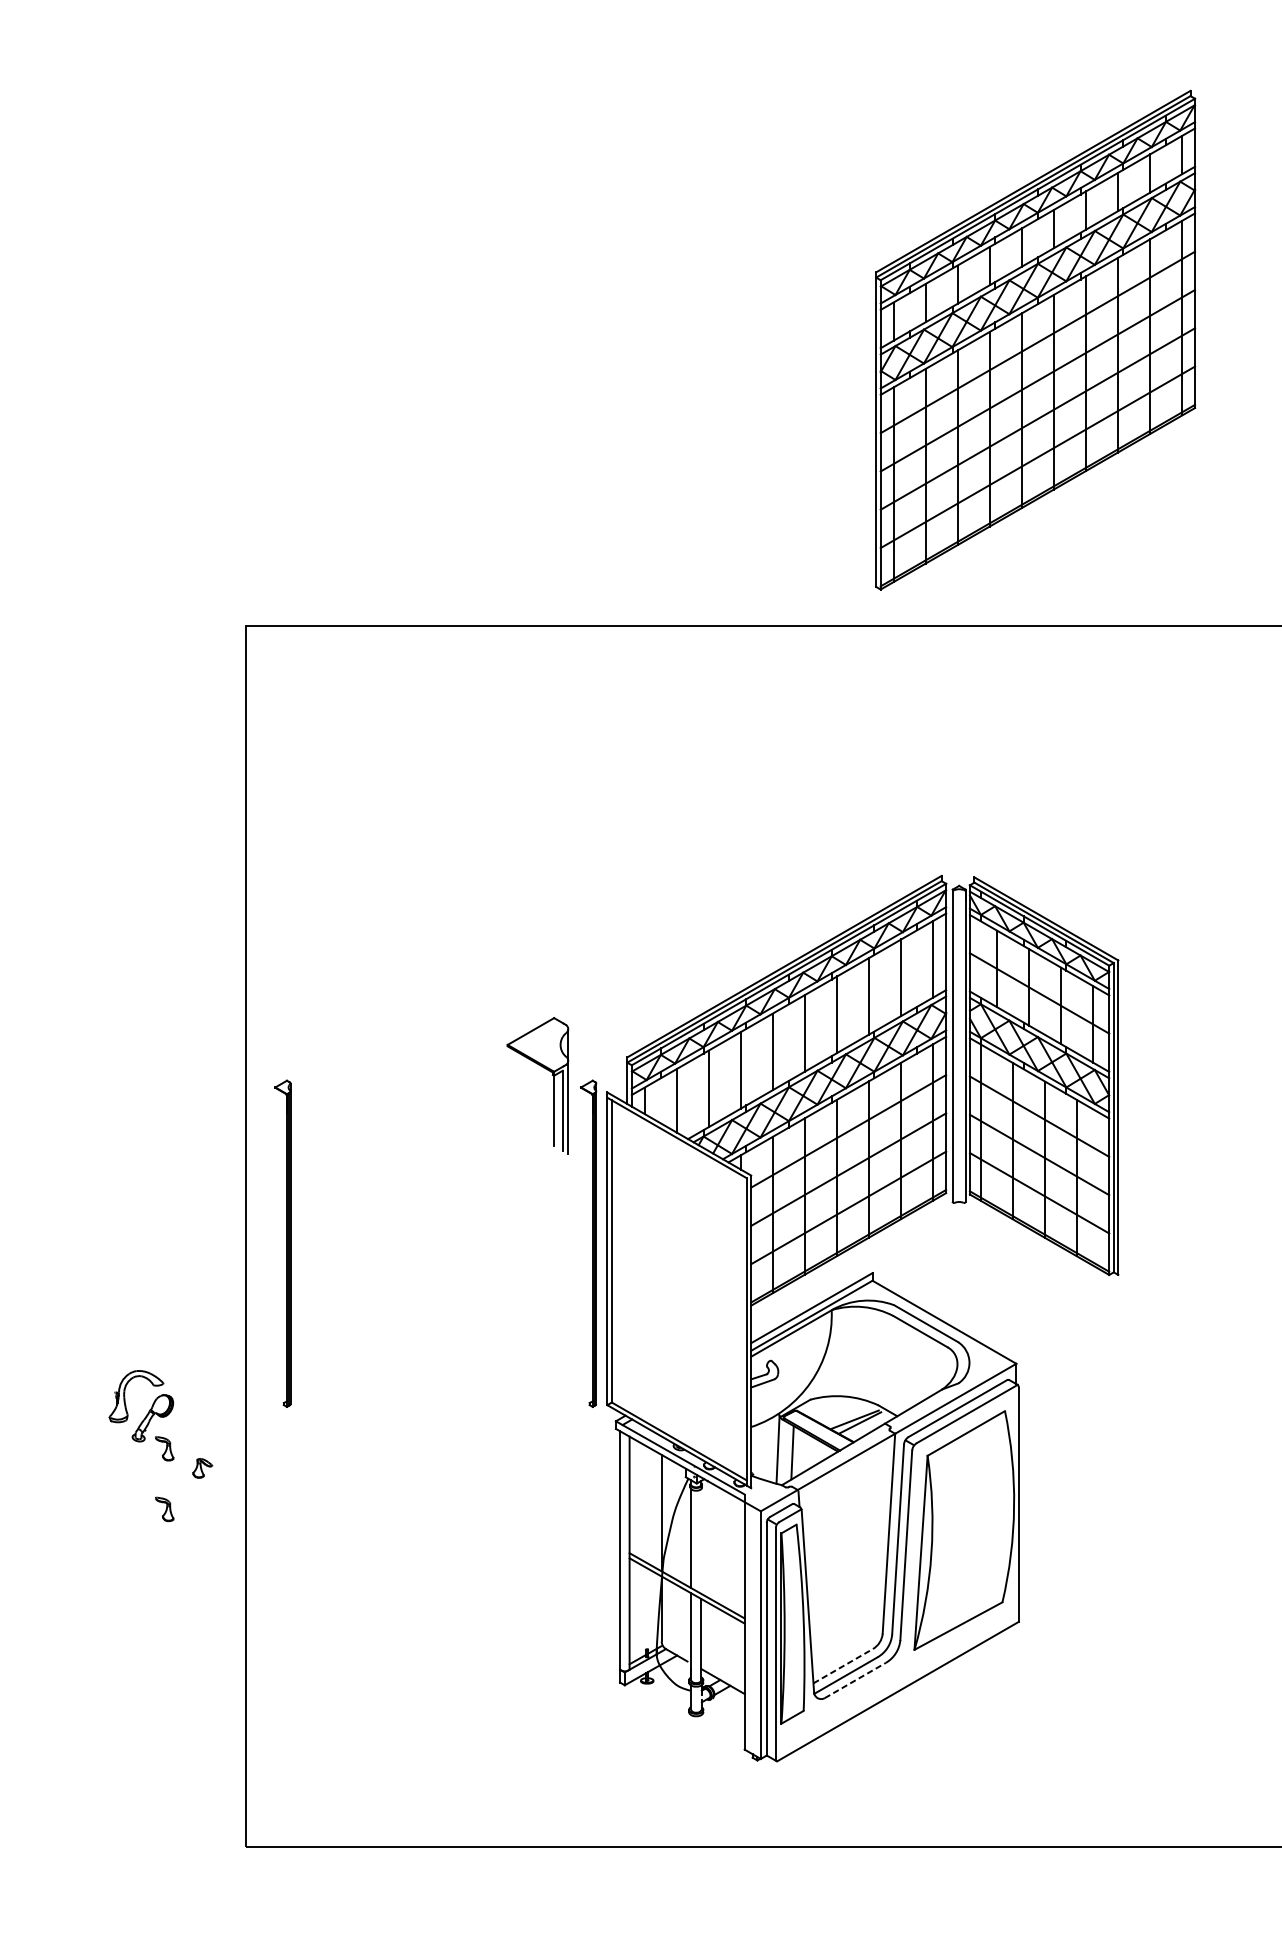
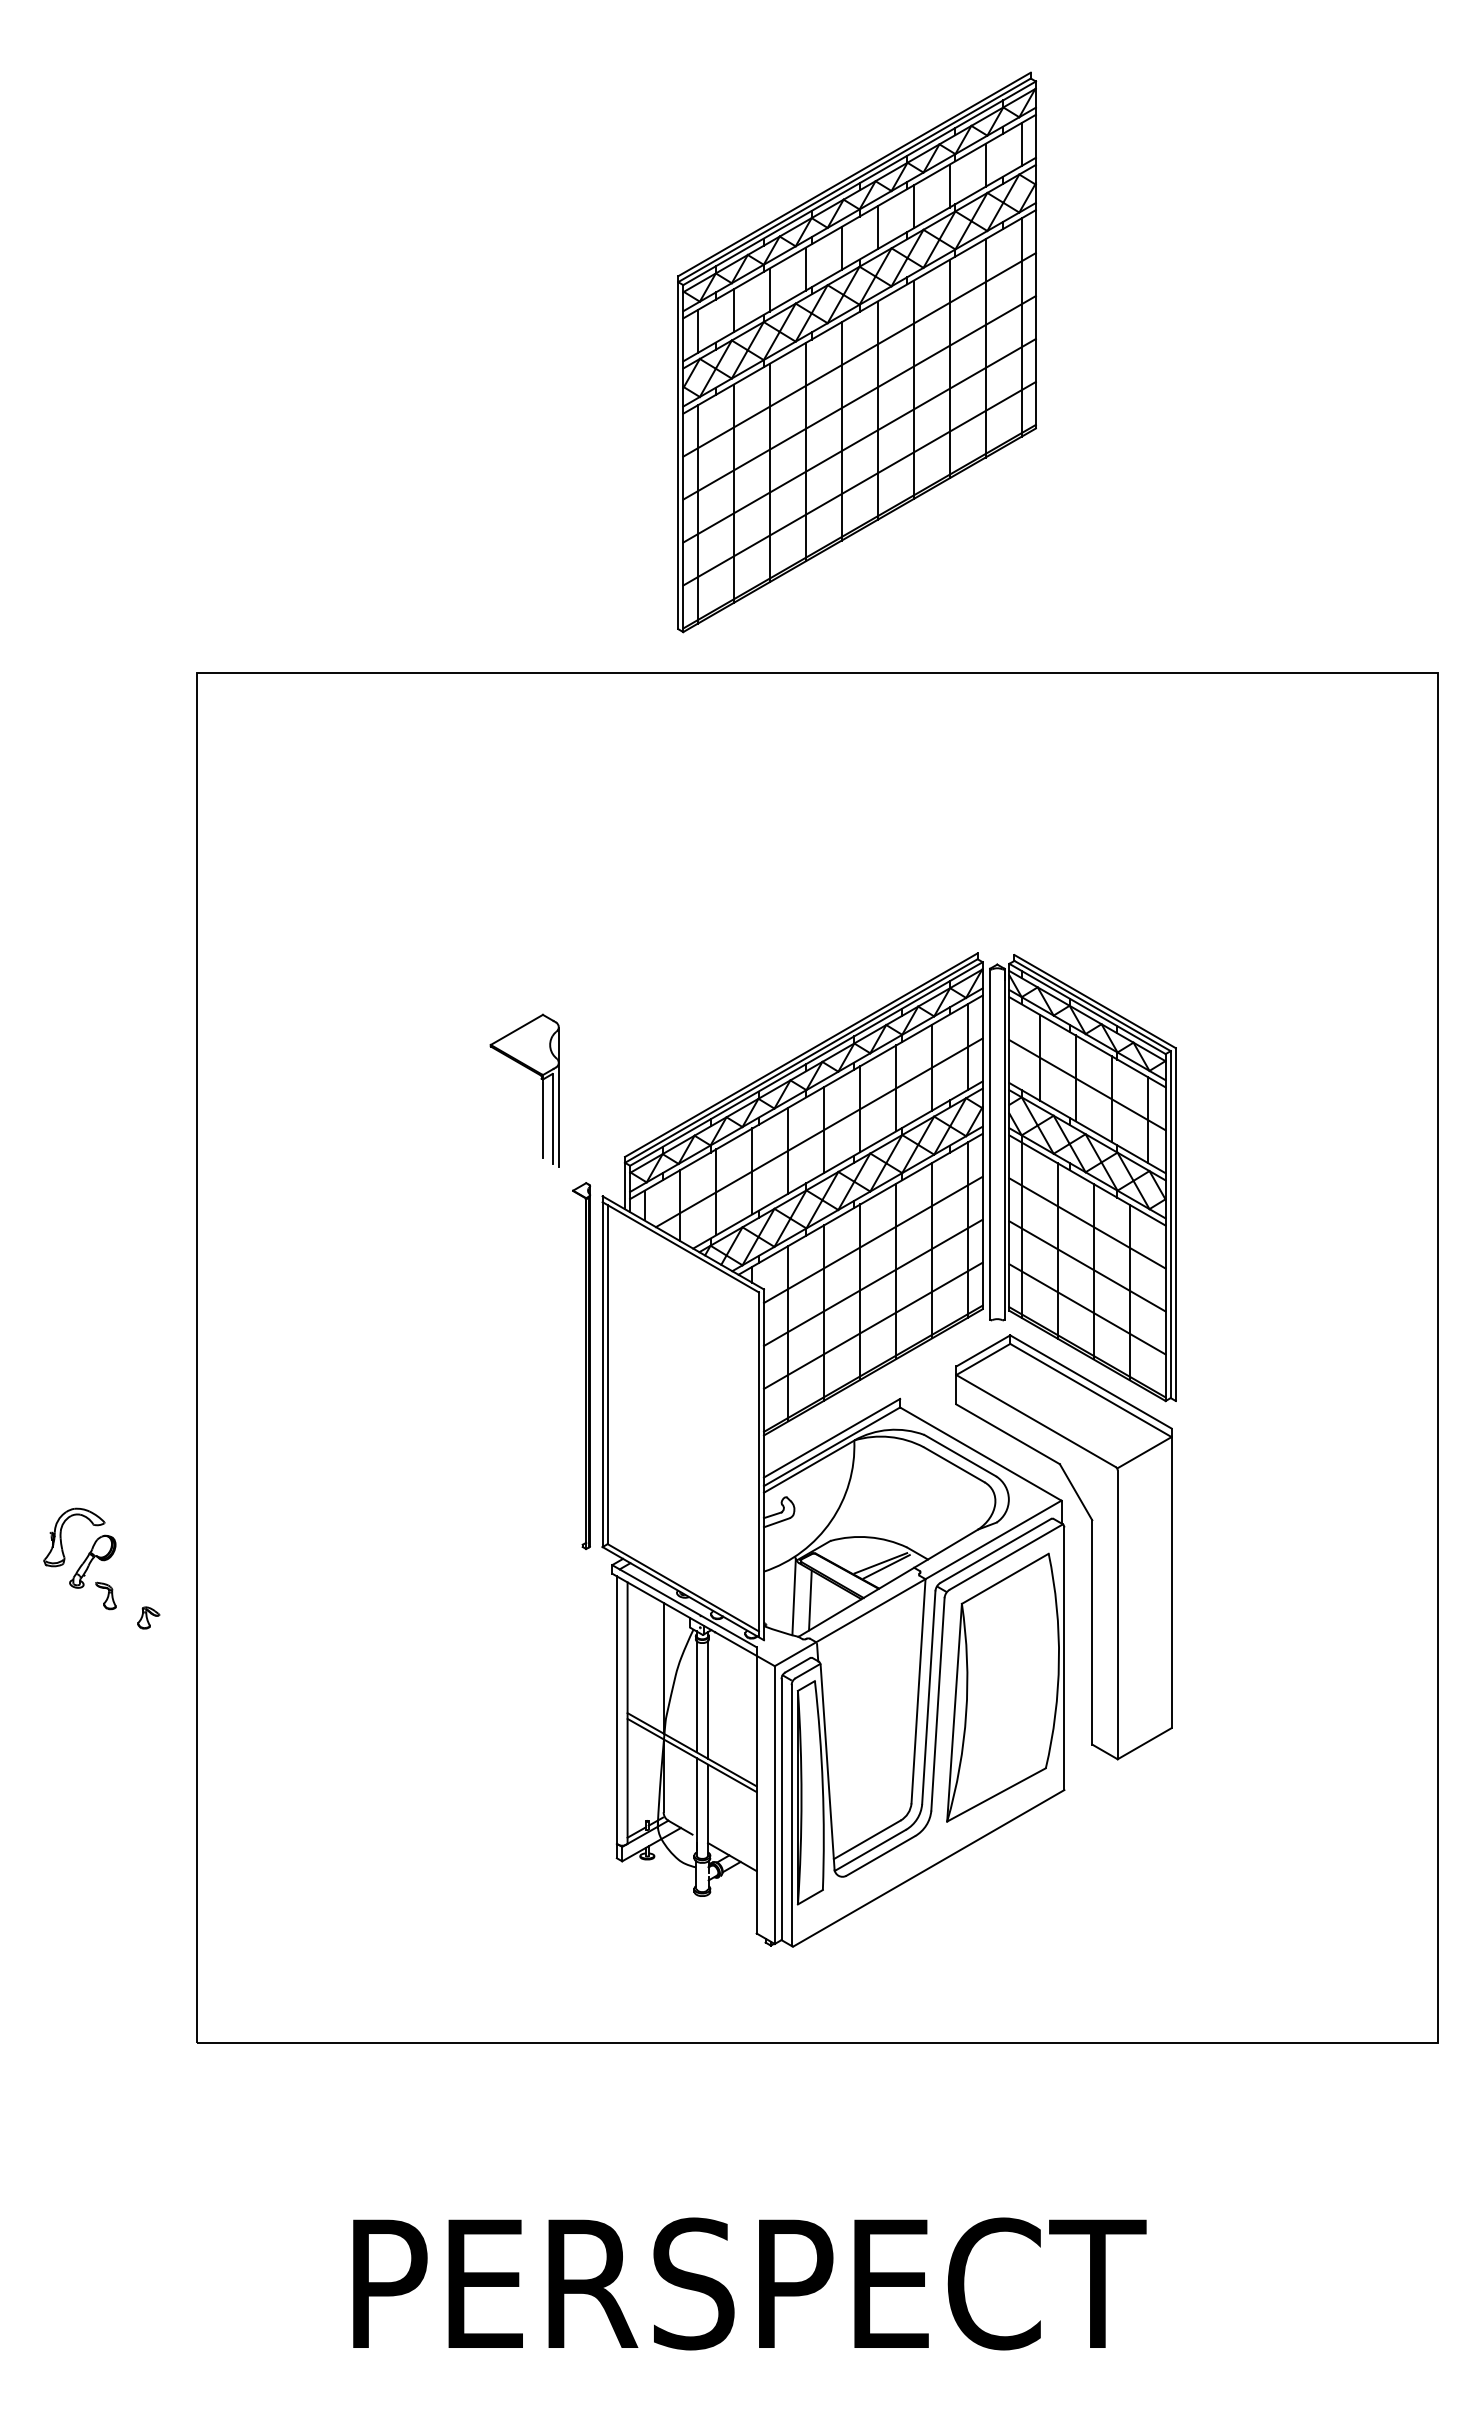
part: (1036, 340) -> (857, 352), moved
line: (800, 1035) -> (819, 1132), added
part: (553, 1085) -> (542, 1090), moved
part: (282, 1243) -> (238, 1365), removed
part: (1043, 1405) -> (1091, 1547), added
part: (164, 1508) -> (105, 1663), removed
line: (701, 1541) -> (708, 1699), added
line: (843, 1665) -> (867, 1839), dashed -> solid
line: (855, 1680) -> (880, 1855), dashed -> solid

